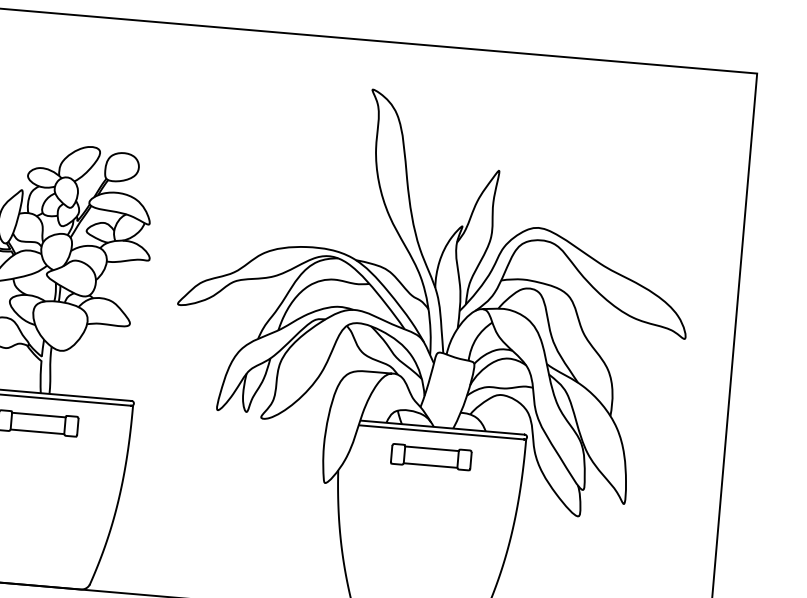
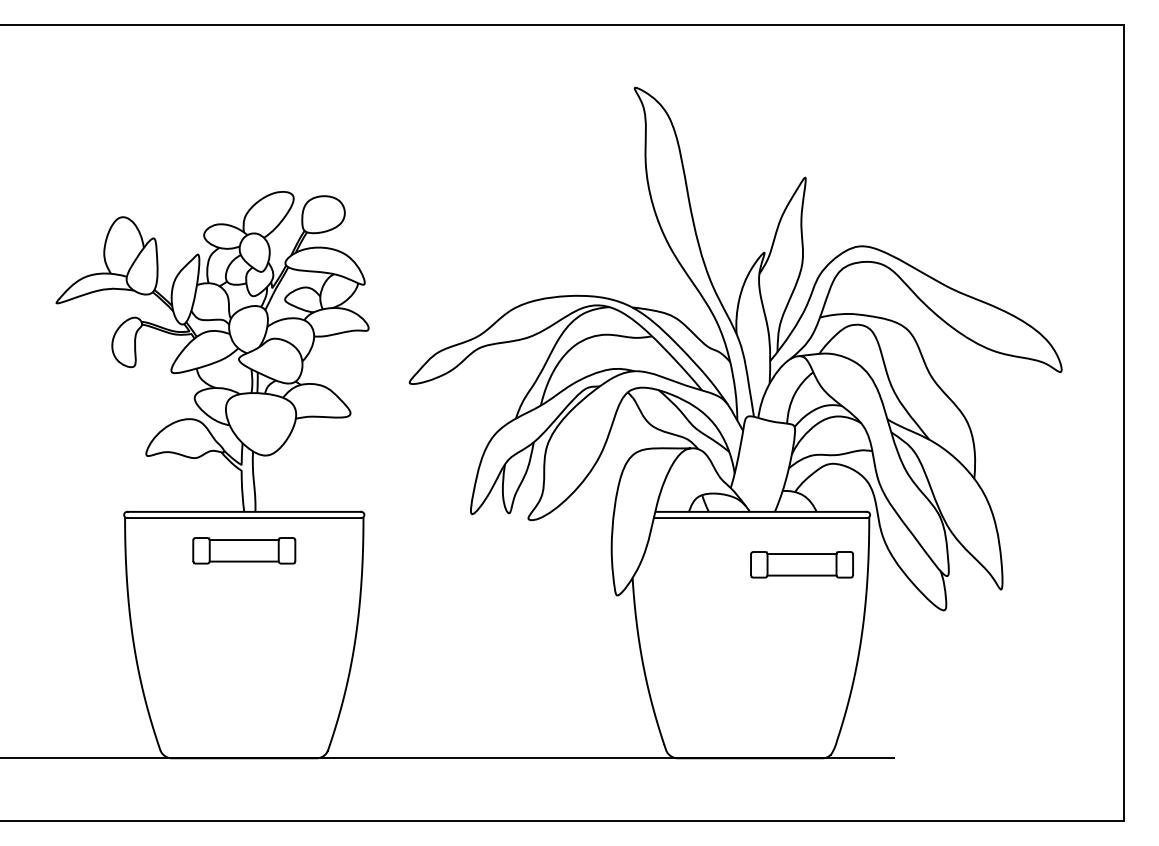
part: (430, 456) -> (801, 564), moved

